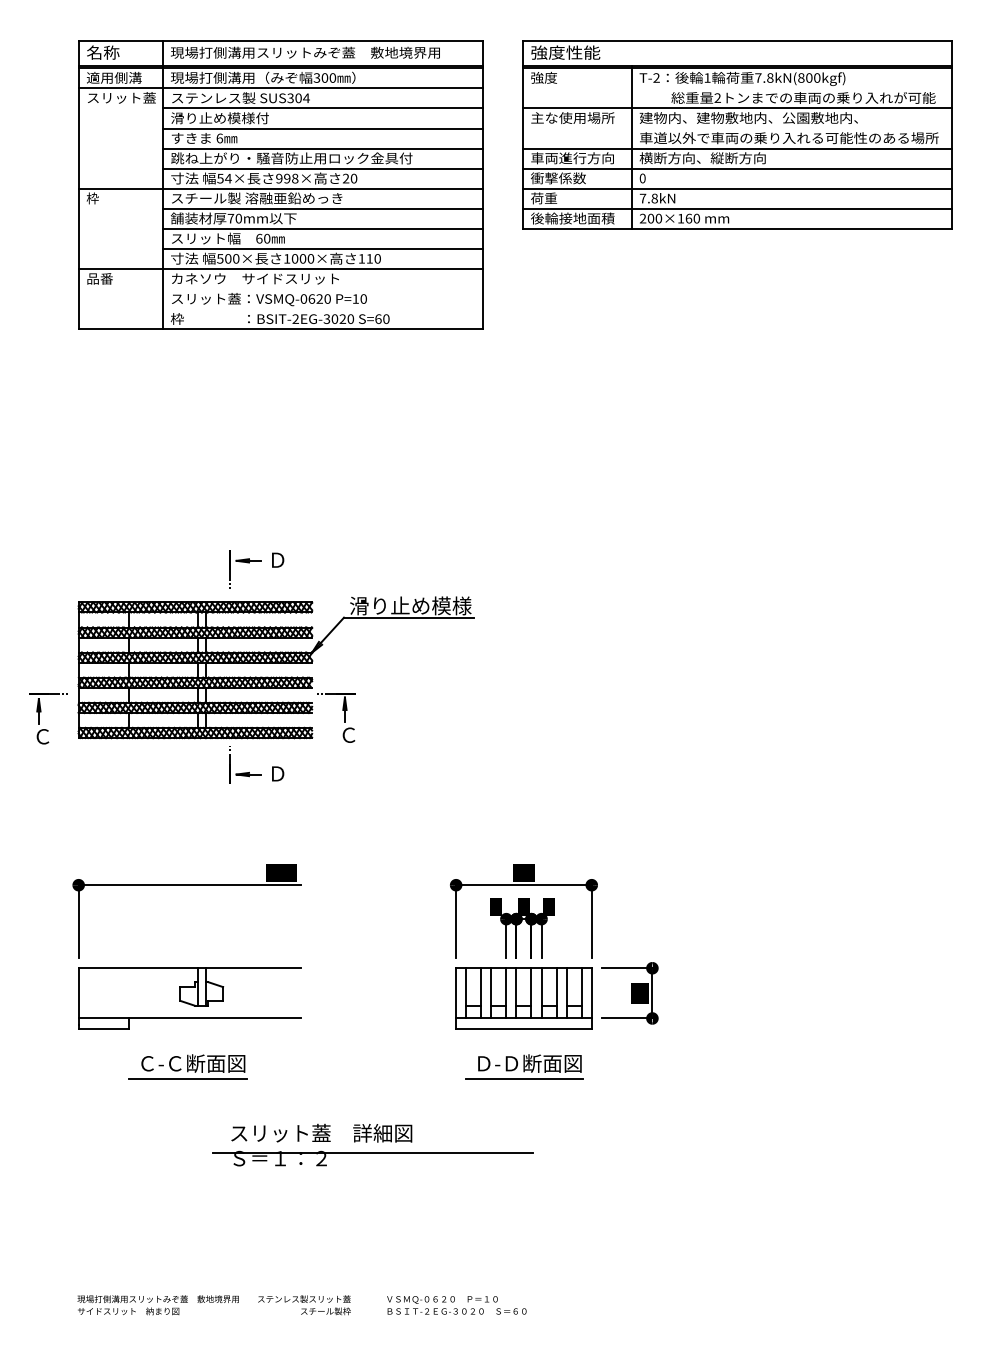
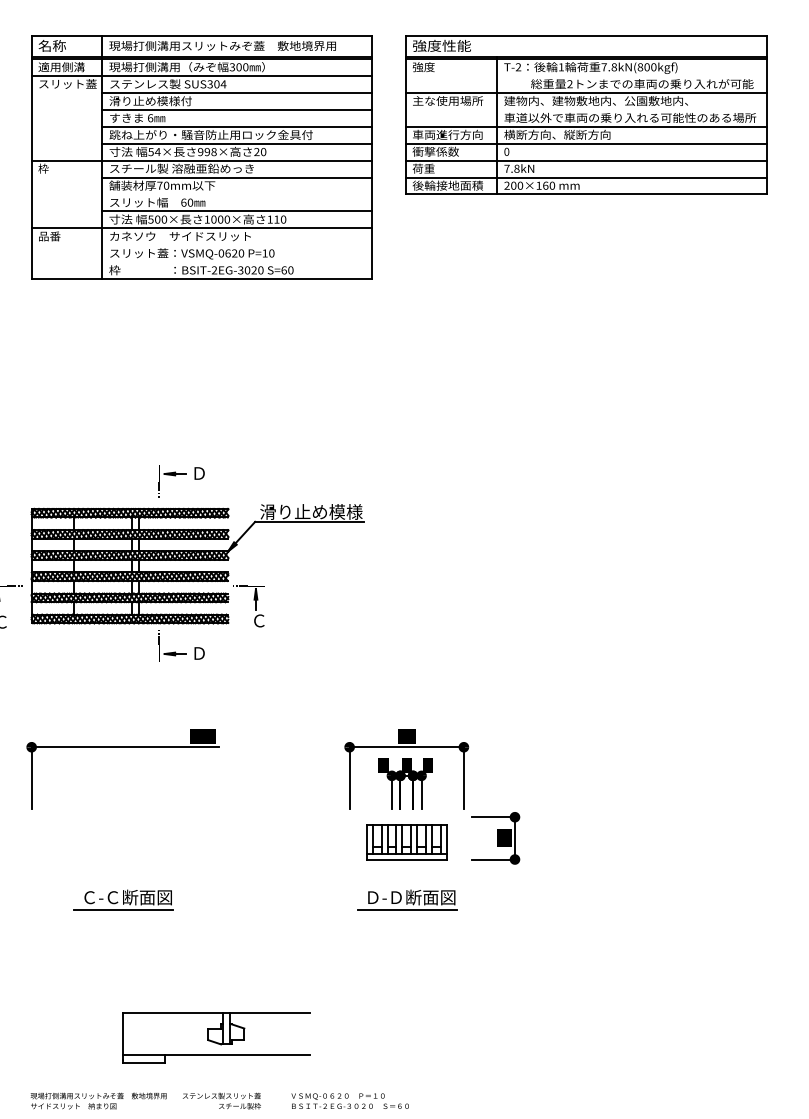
line: (322, 229) -> (237, 194), removed
part: (189, 998) -> (215, 1038), moved
part: (523, 998) -> (406, 842), size x0.7
part: (372, 1144) -> (279, 965), removed

